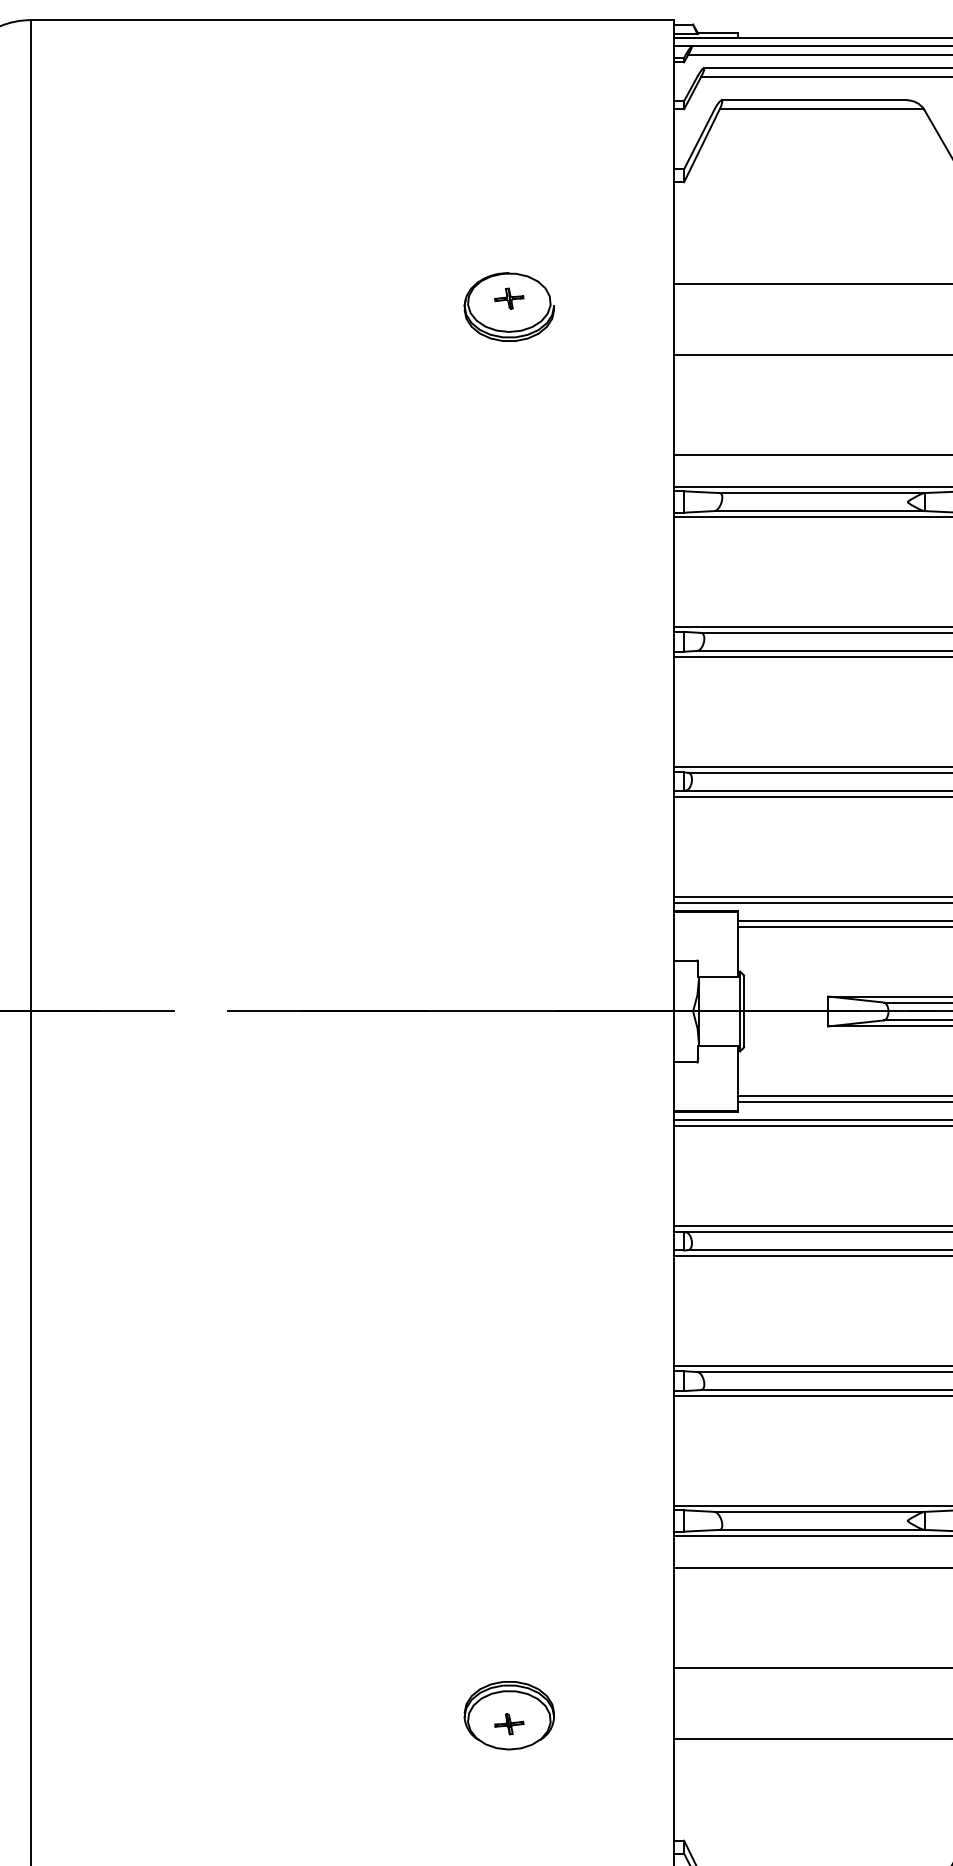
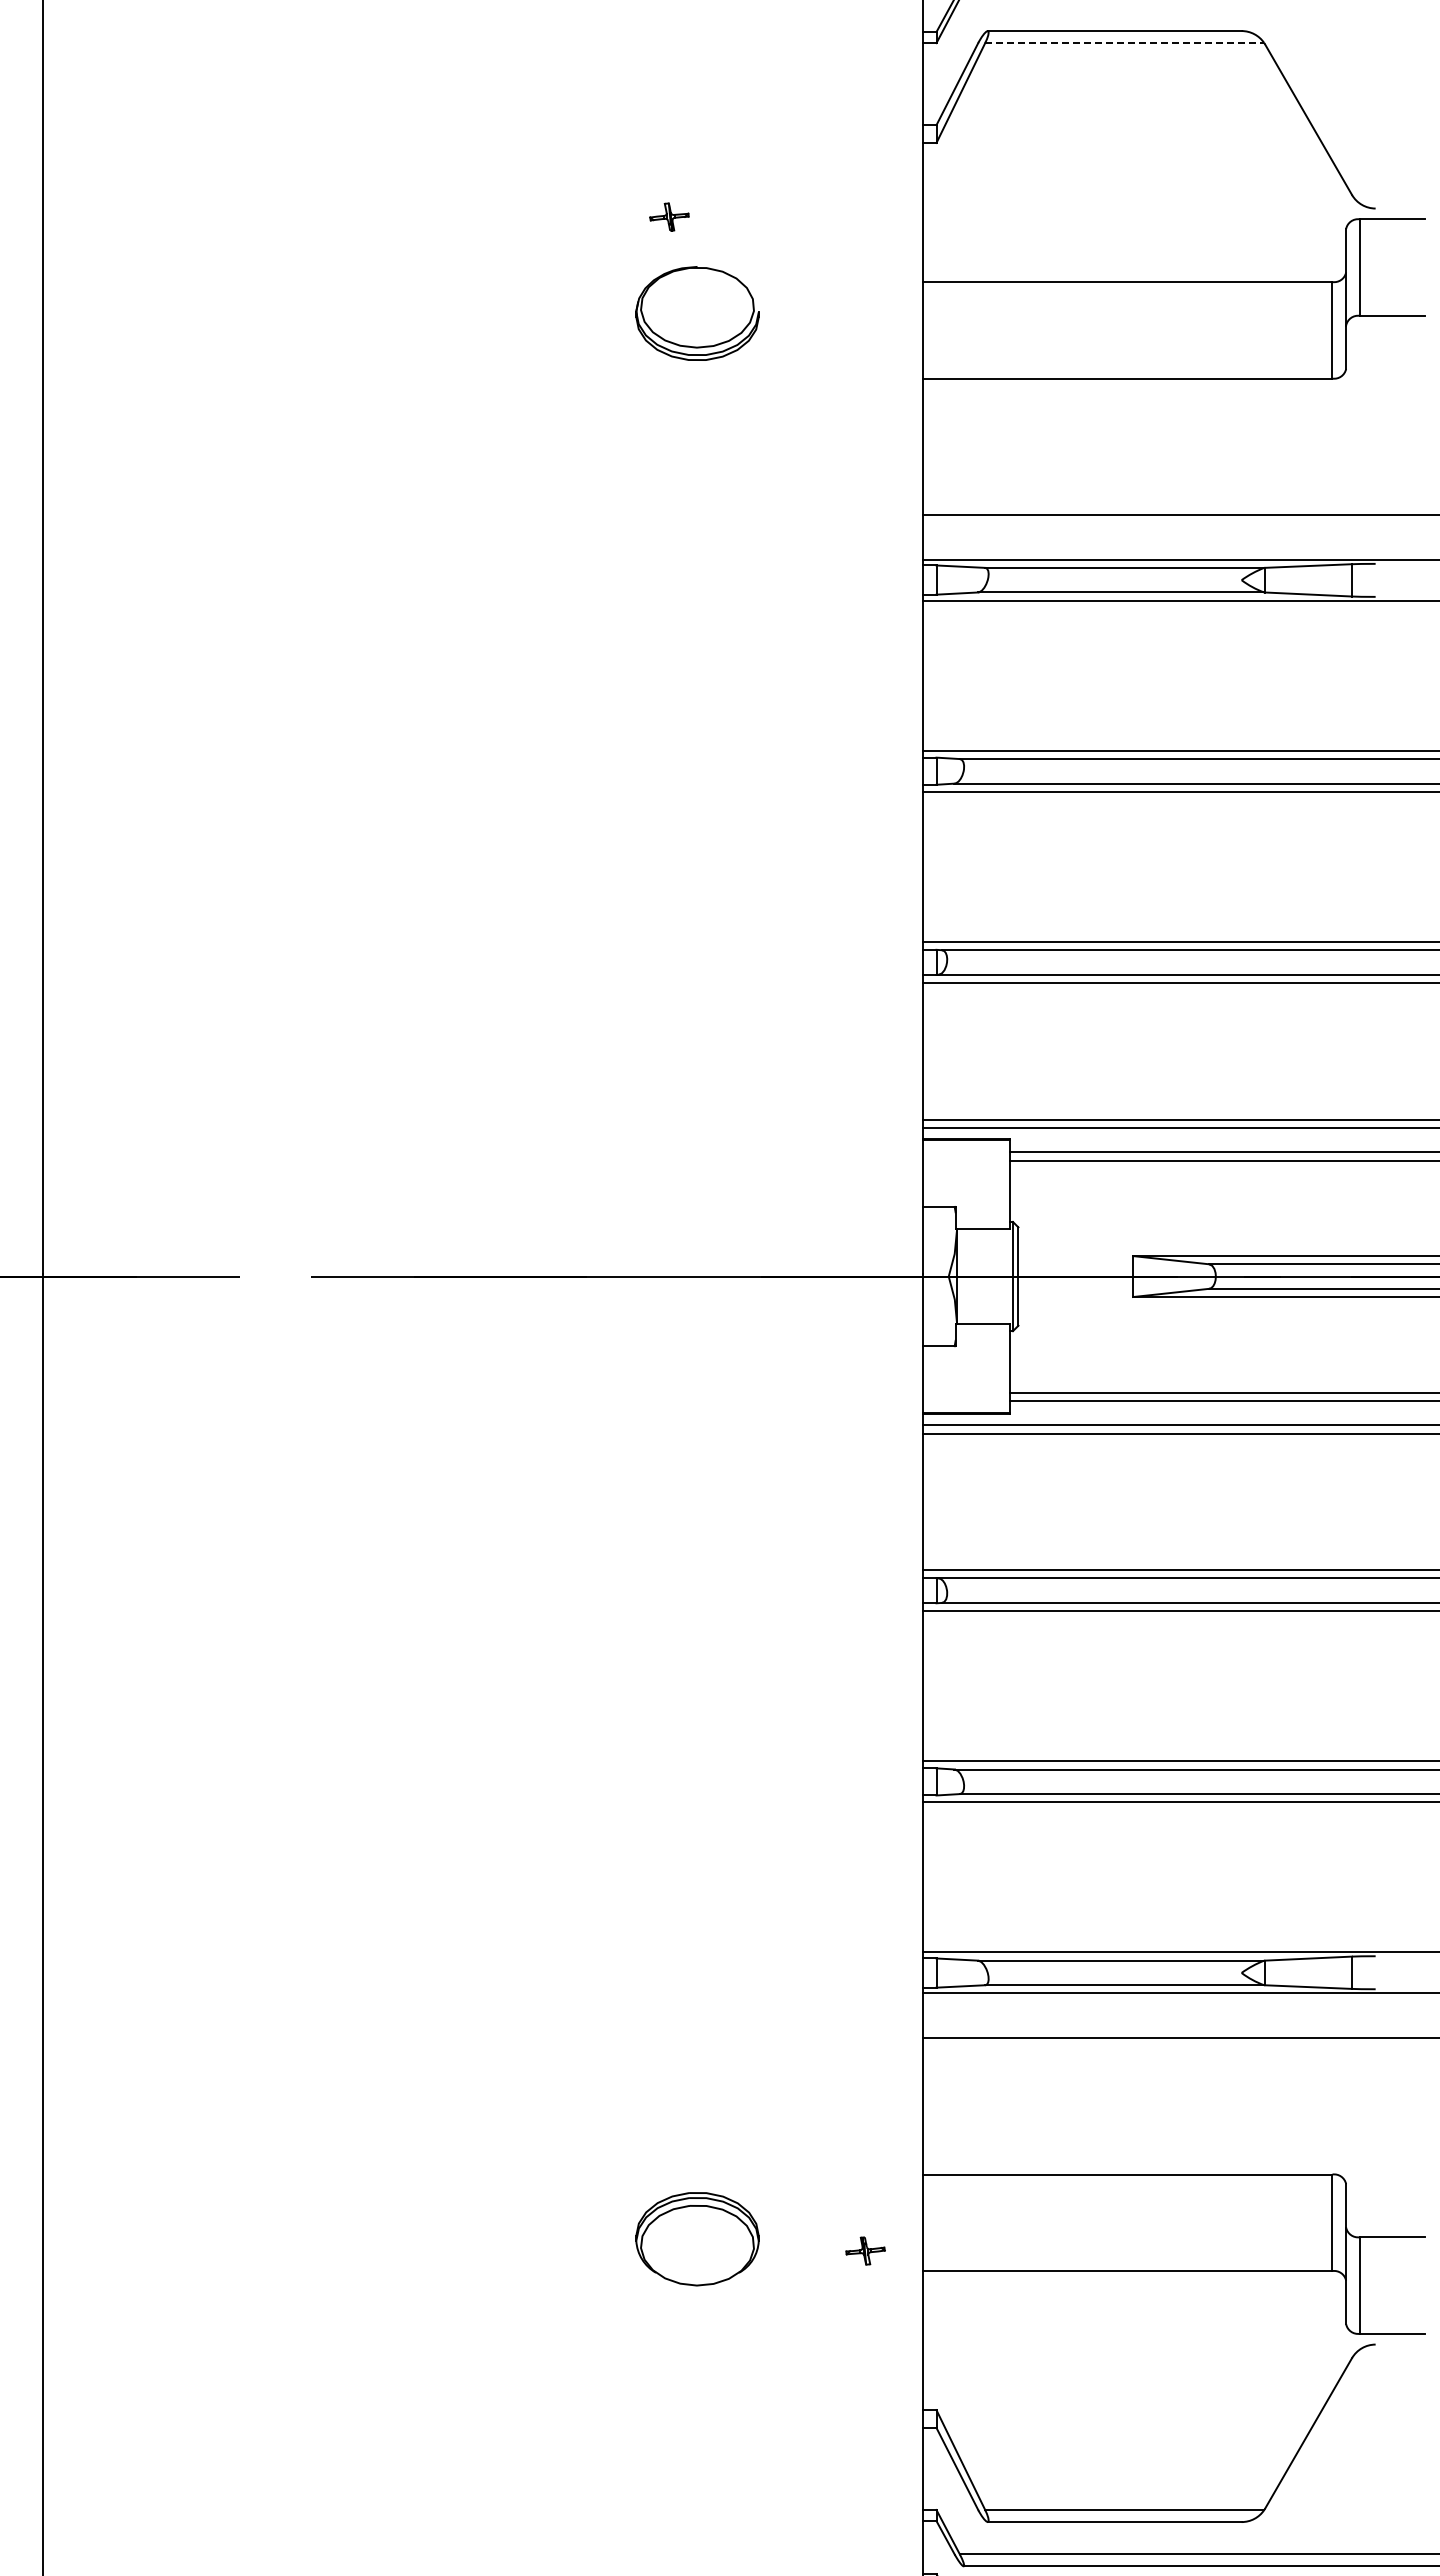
line: (822, 109) -> (1125, 43), solid -> dashed
part: (509, 298) -> (669, 216), moved
part: (509, 1723) -> (865, 2250), moved

